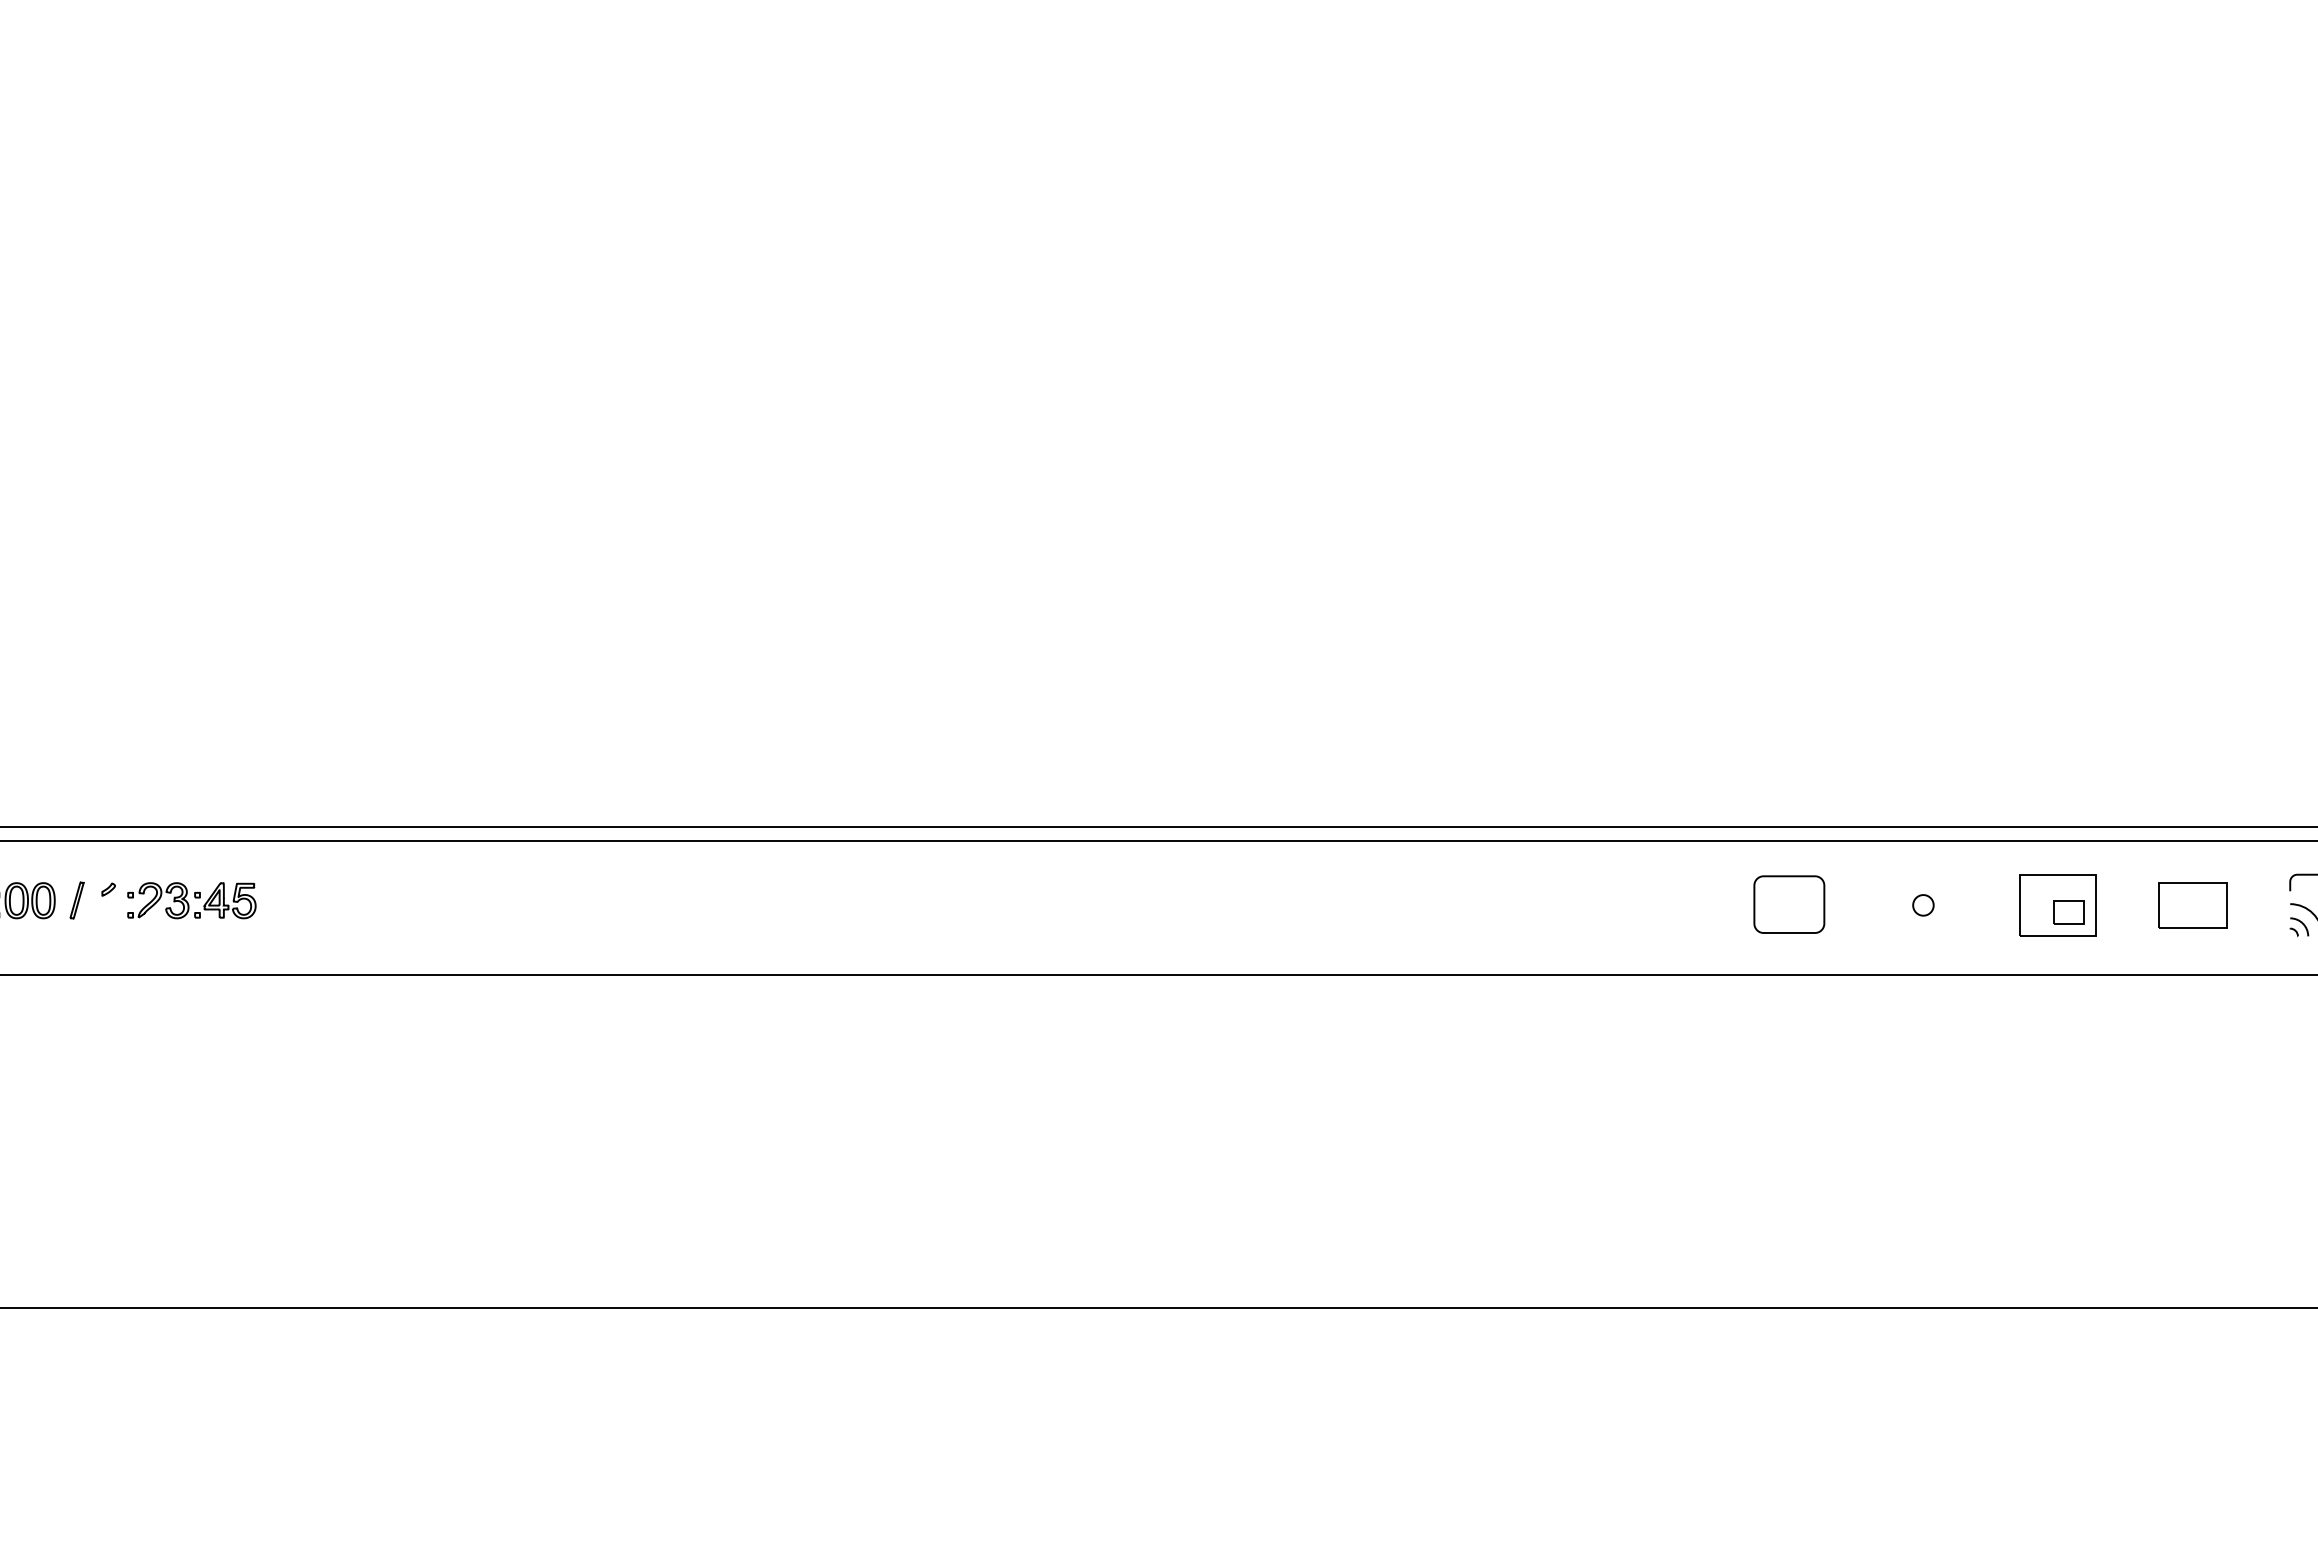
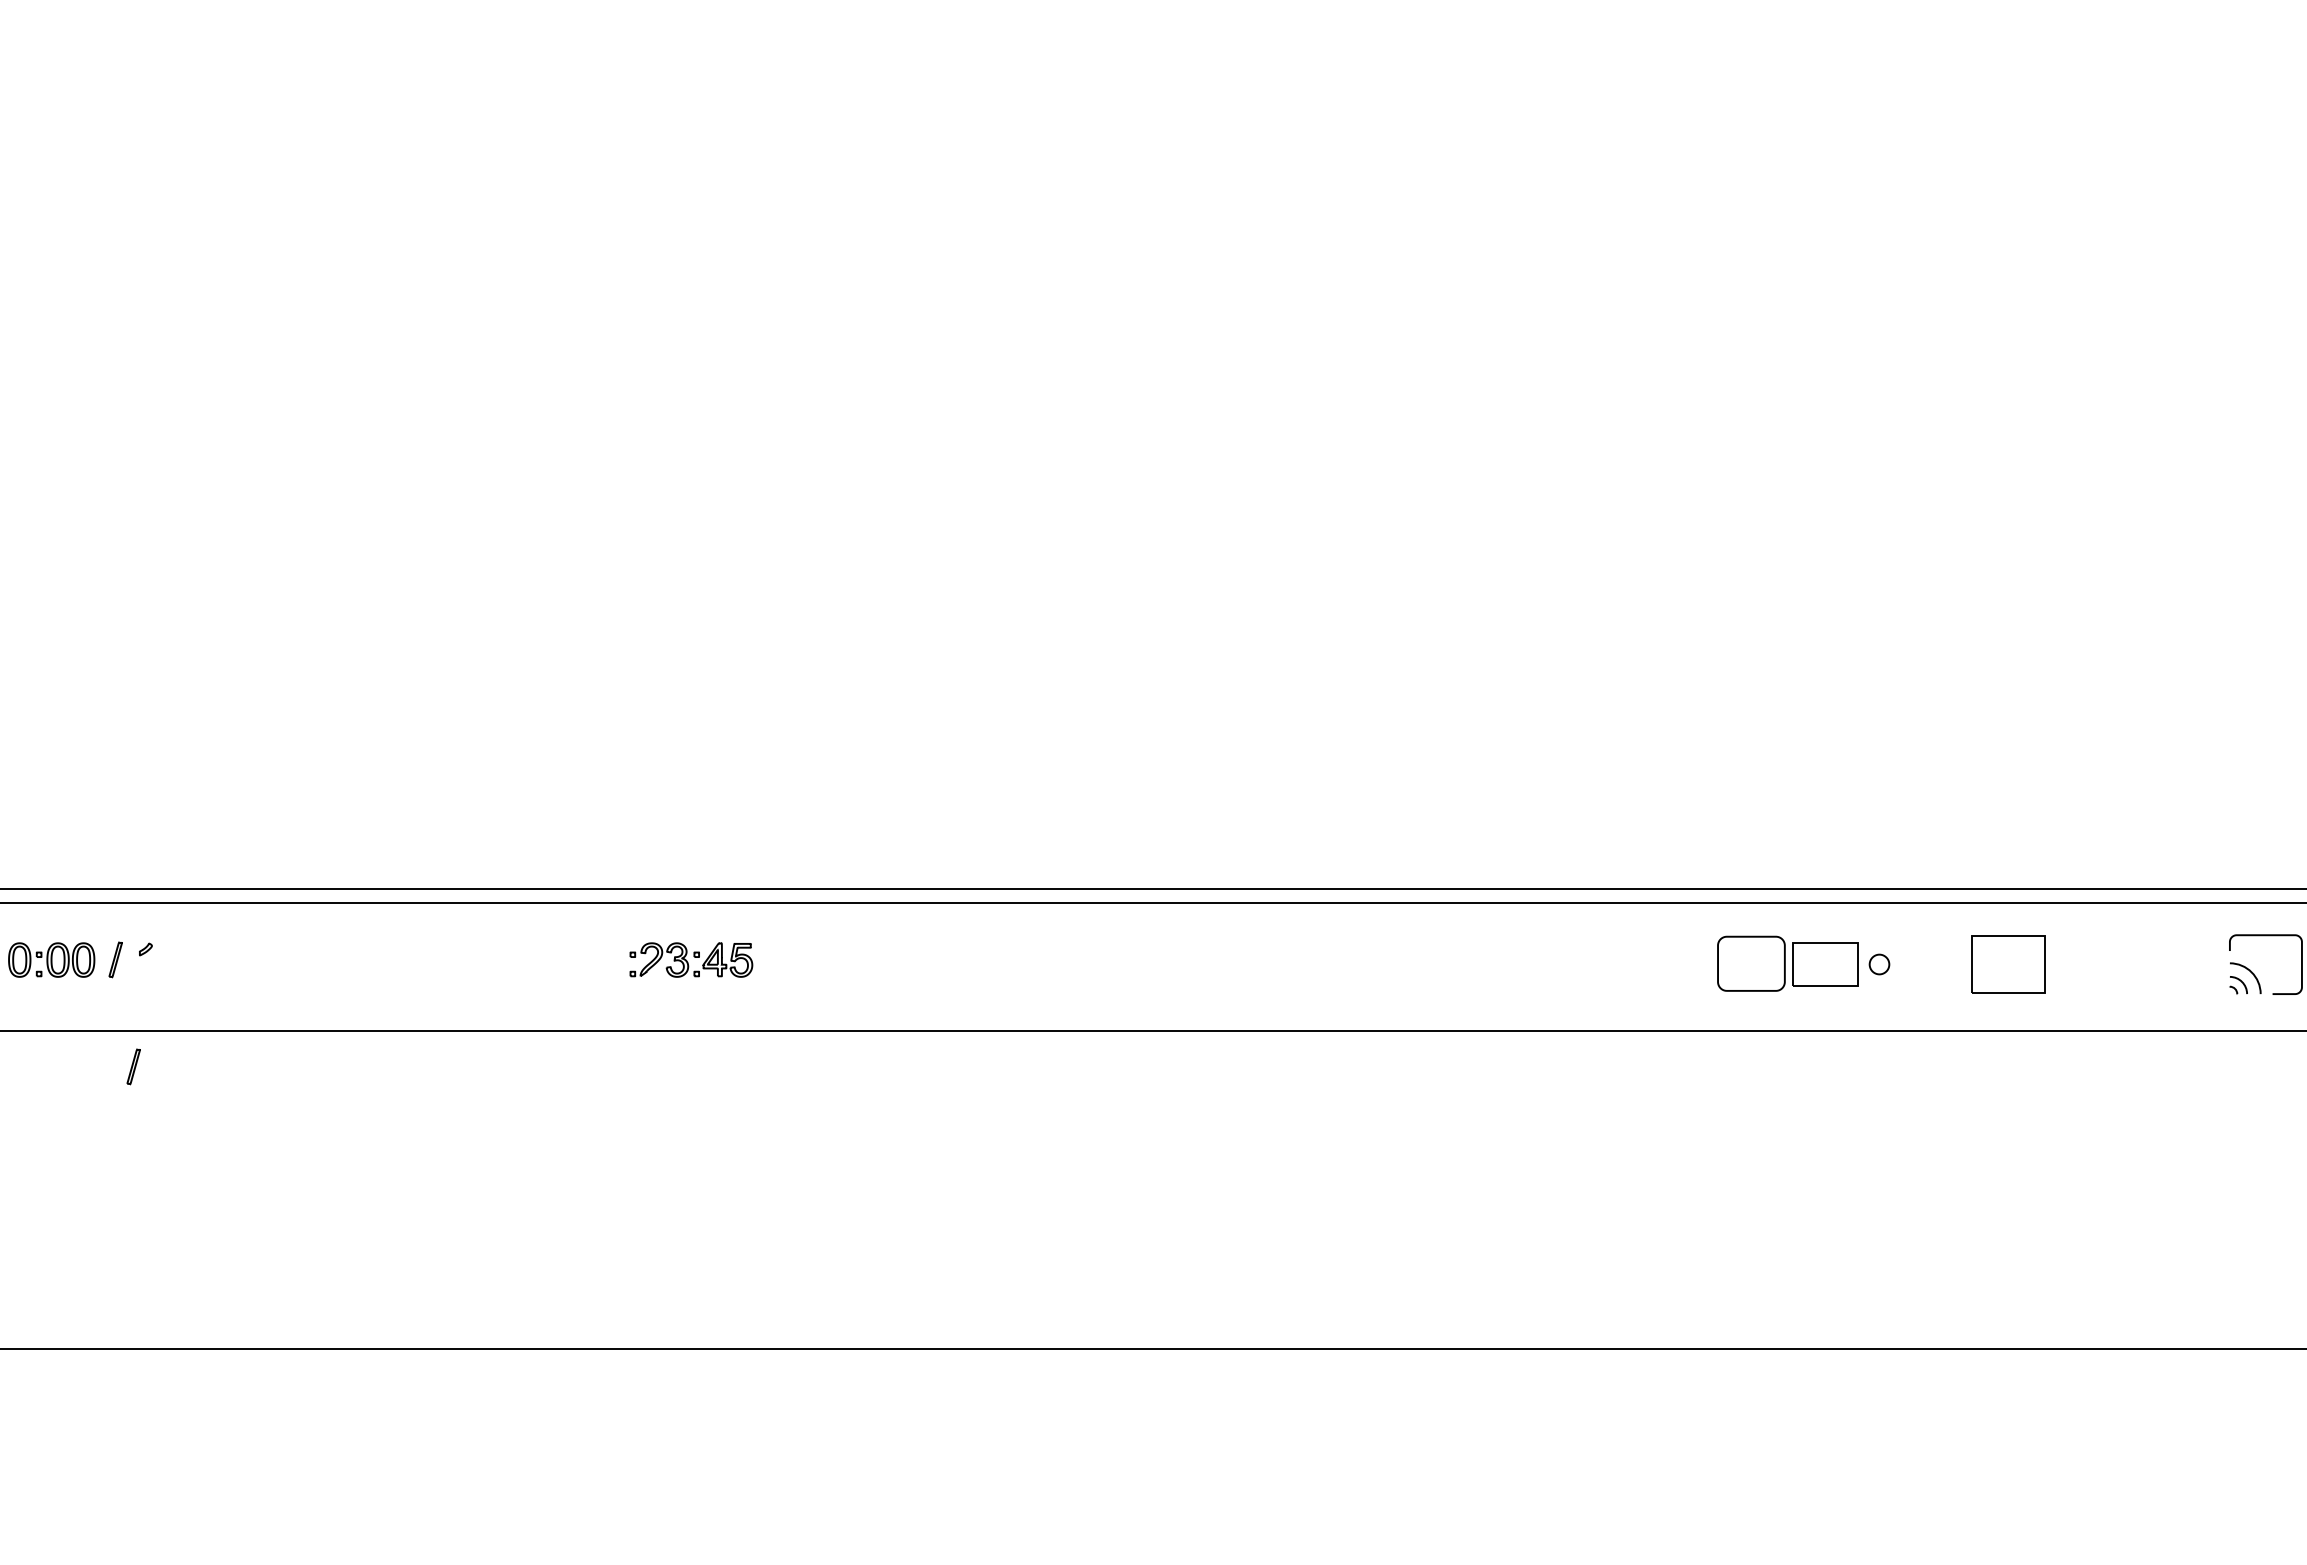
part: (192, 900) -> (691, 959), moved
part: (2193, 905) -> (1825, 964), moved
part: (2068, 911) -> (2018, 970), removed
part: (95, 1012) -> (133, 1066), added

